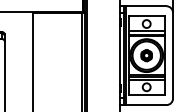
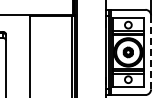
line: (173, 55) -> (151, 52), solid -> dashed

